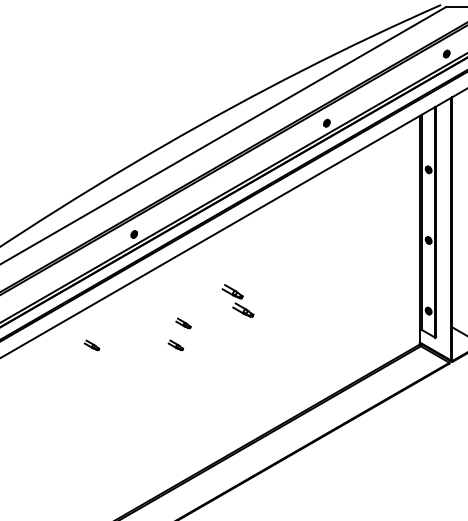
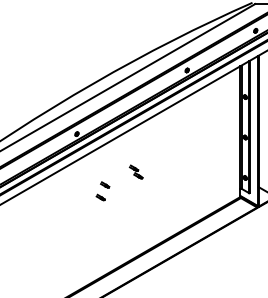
part: (236, 299) -> (135, 171), size x0.71
part: (91, 345) -> (52, 197), removed

